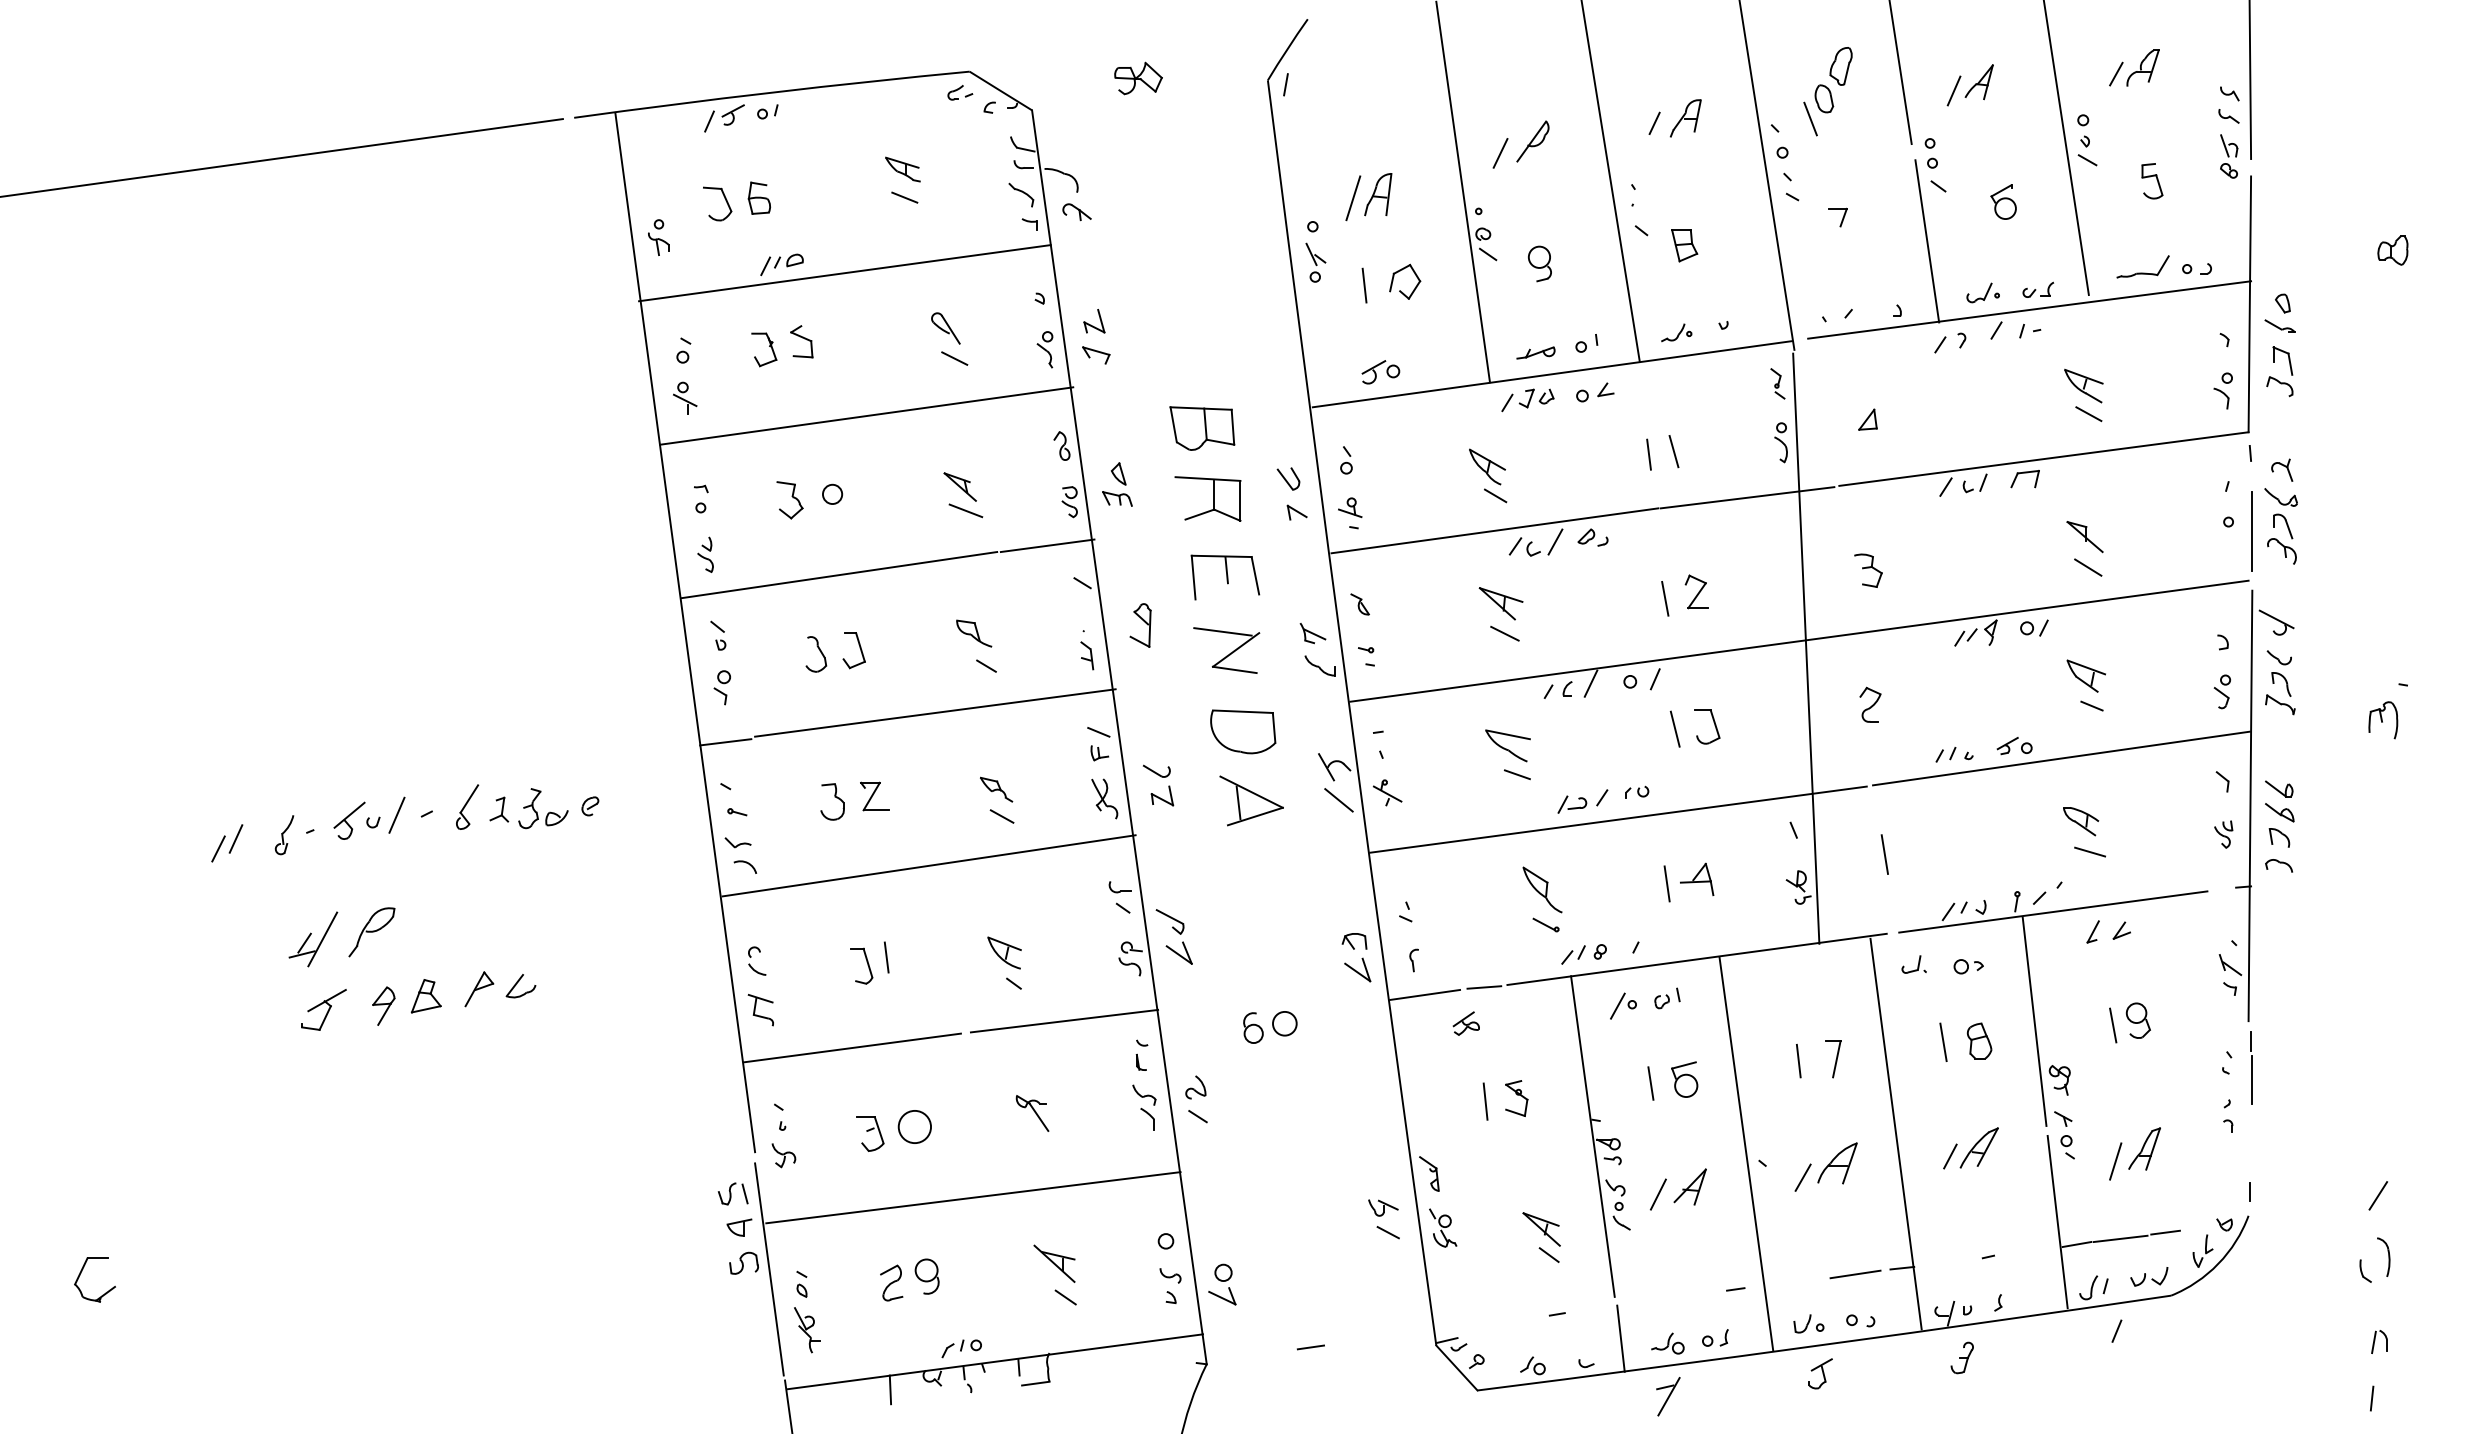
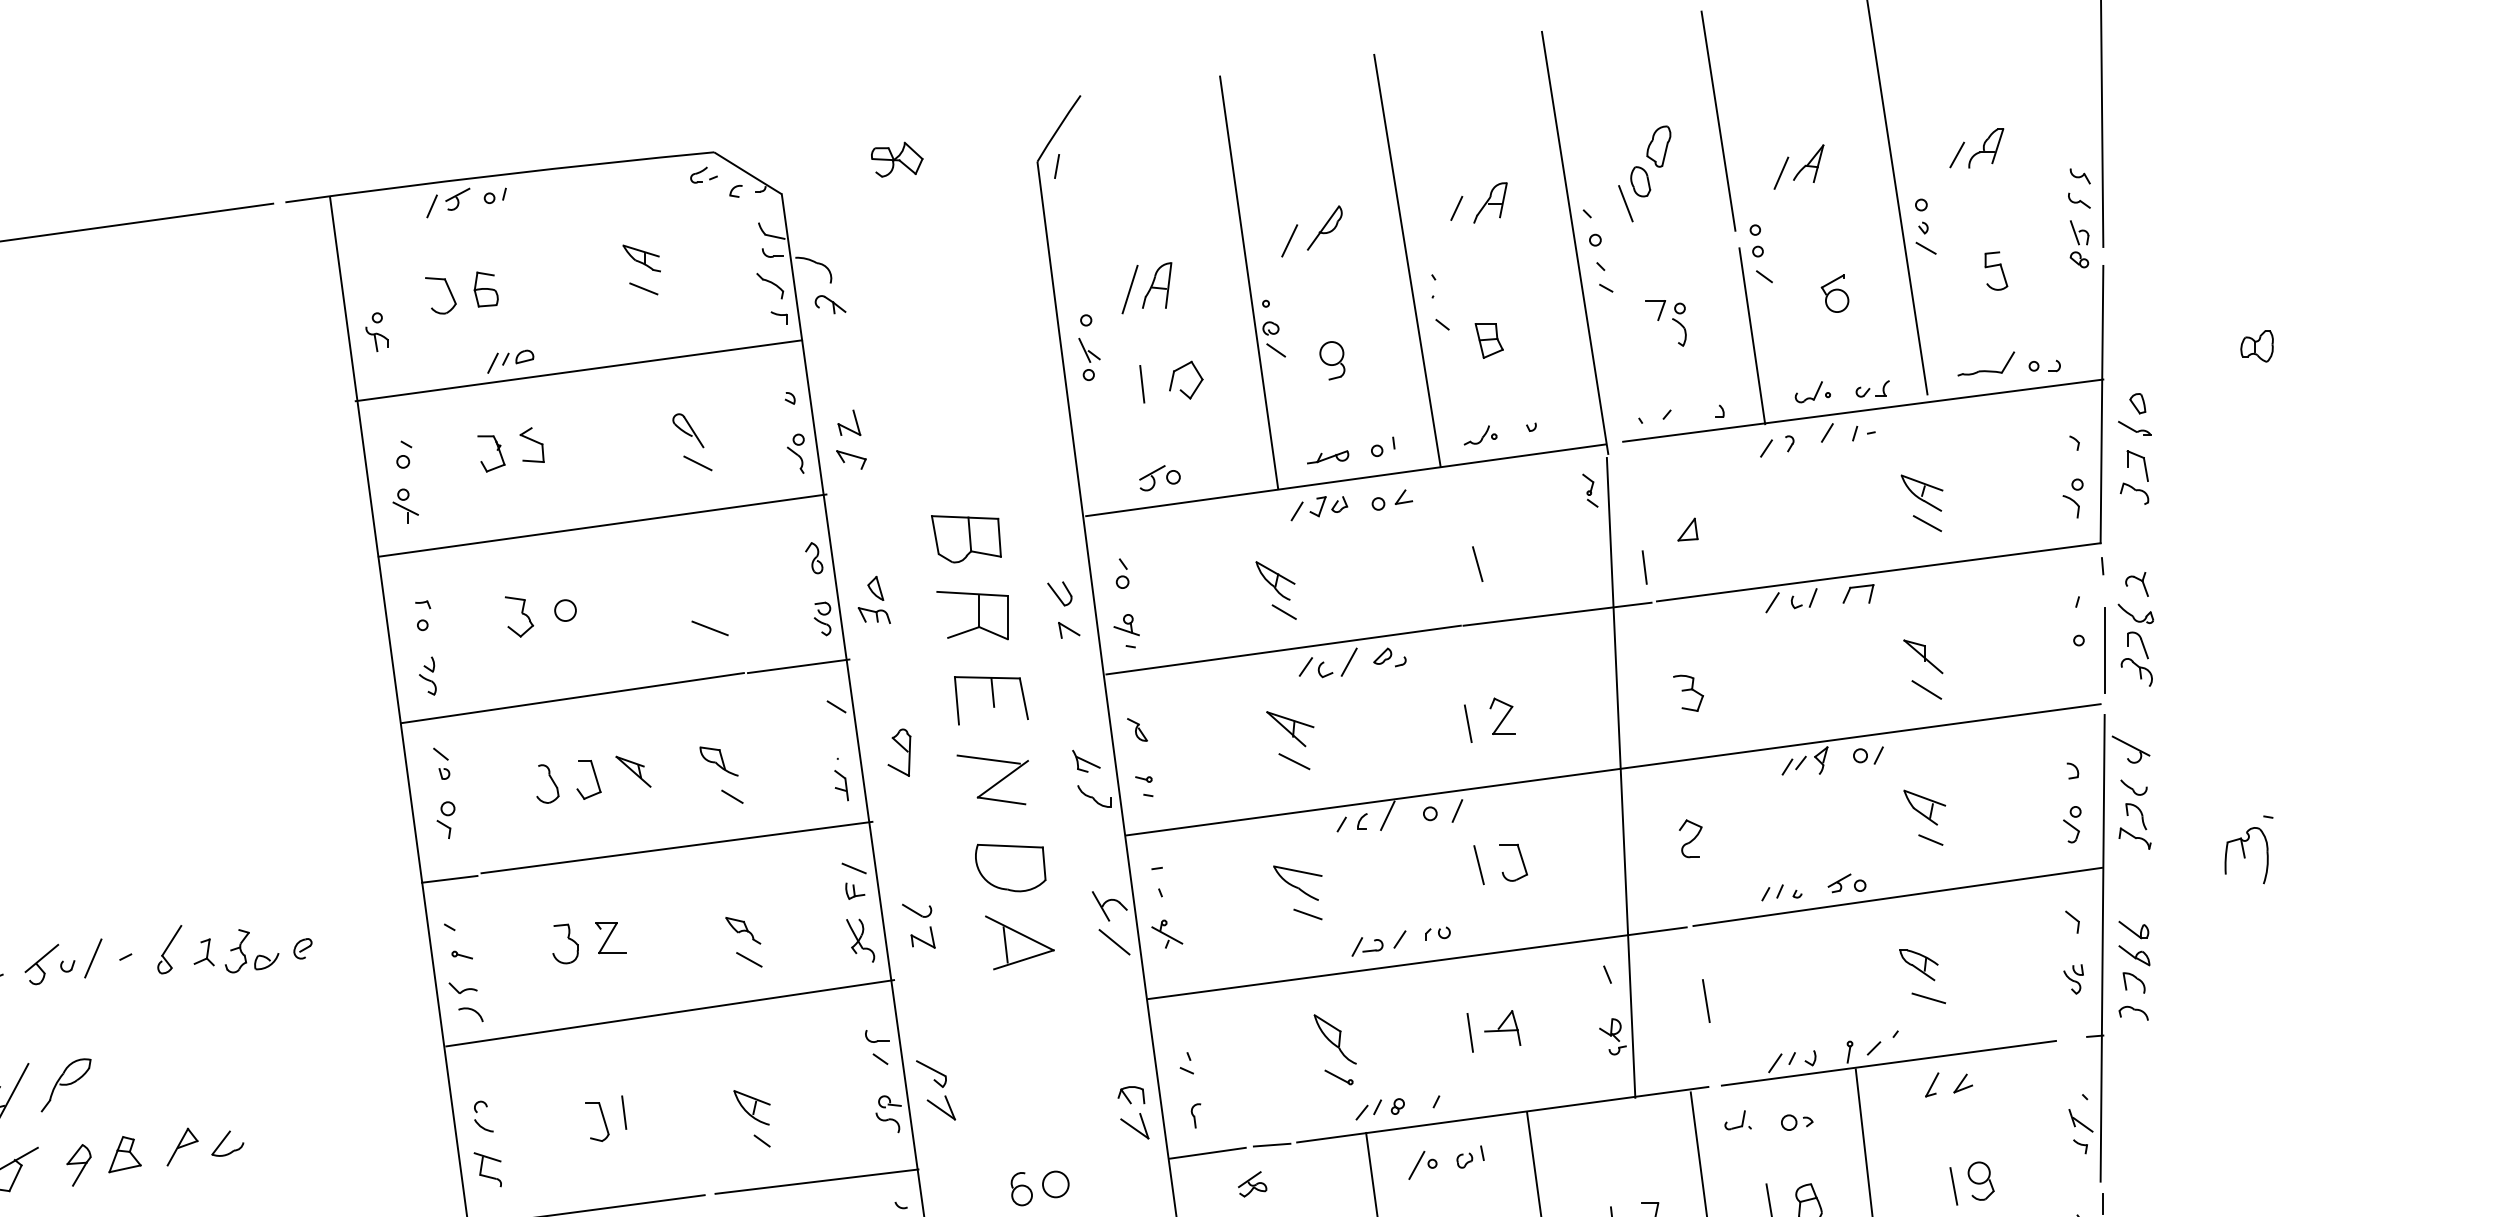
part: (1780, 442) -> (1678, 324), moved
line: (1648, 454) -> (1644, 567), moved
part: (959, 486) -> (632, 771), moved
part: (2383, 720) -> (2246, 855), size x1.4

